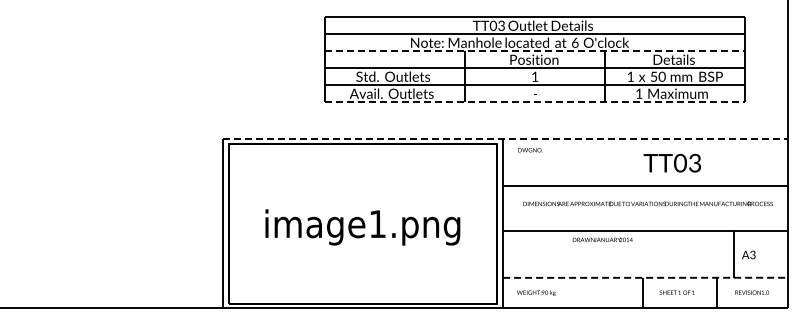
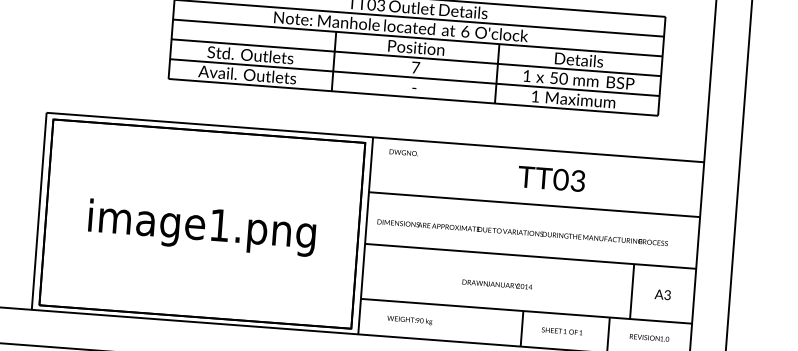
line: (535, 51) -> (418, 38), dashed -> solid
text: (534, 76) -> (415, 67), 1 -> 7
line: (535, 102) -> (413, 97), dashed -> solid
line: (505, 139) -> (375, 138), dashed -> solid
text: (671, 162) -> (550, 178), moved
text: (647, 203) -> (522, 232), moved
text: (602, 239) -> (497, 284), moved
text: (748, 254) -> (662, 294), moved
line: (645, 277) -> (526, 310), dashed -> solid
text: (536, 292) -> (410, 319), moved

